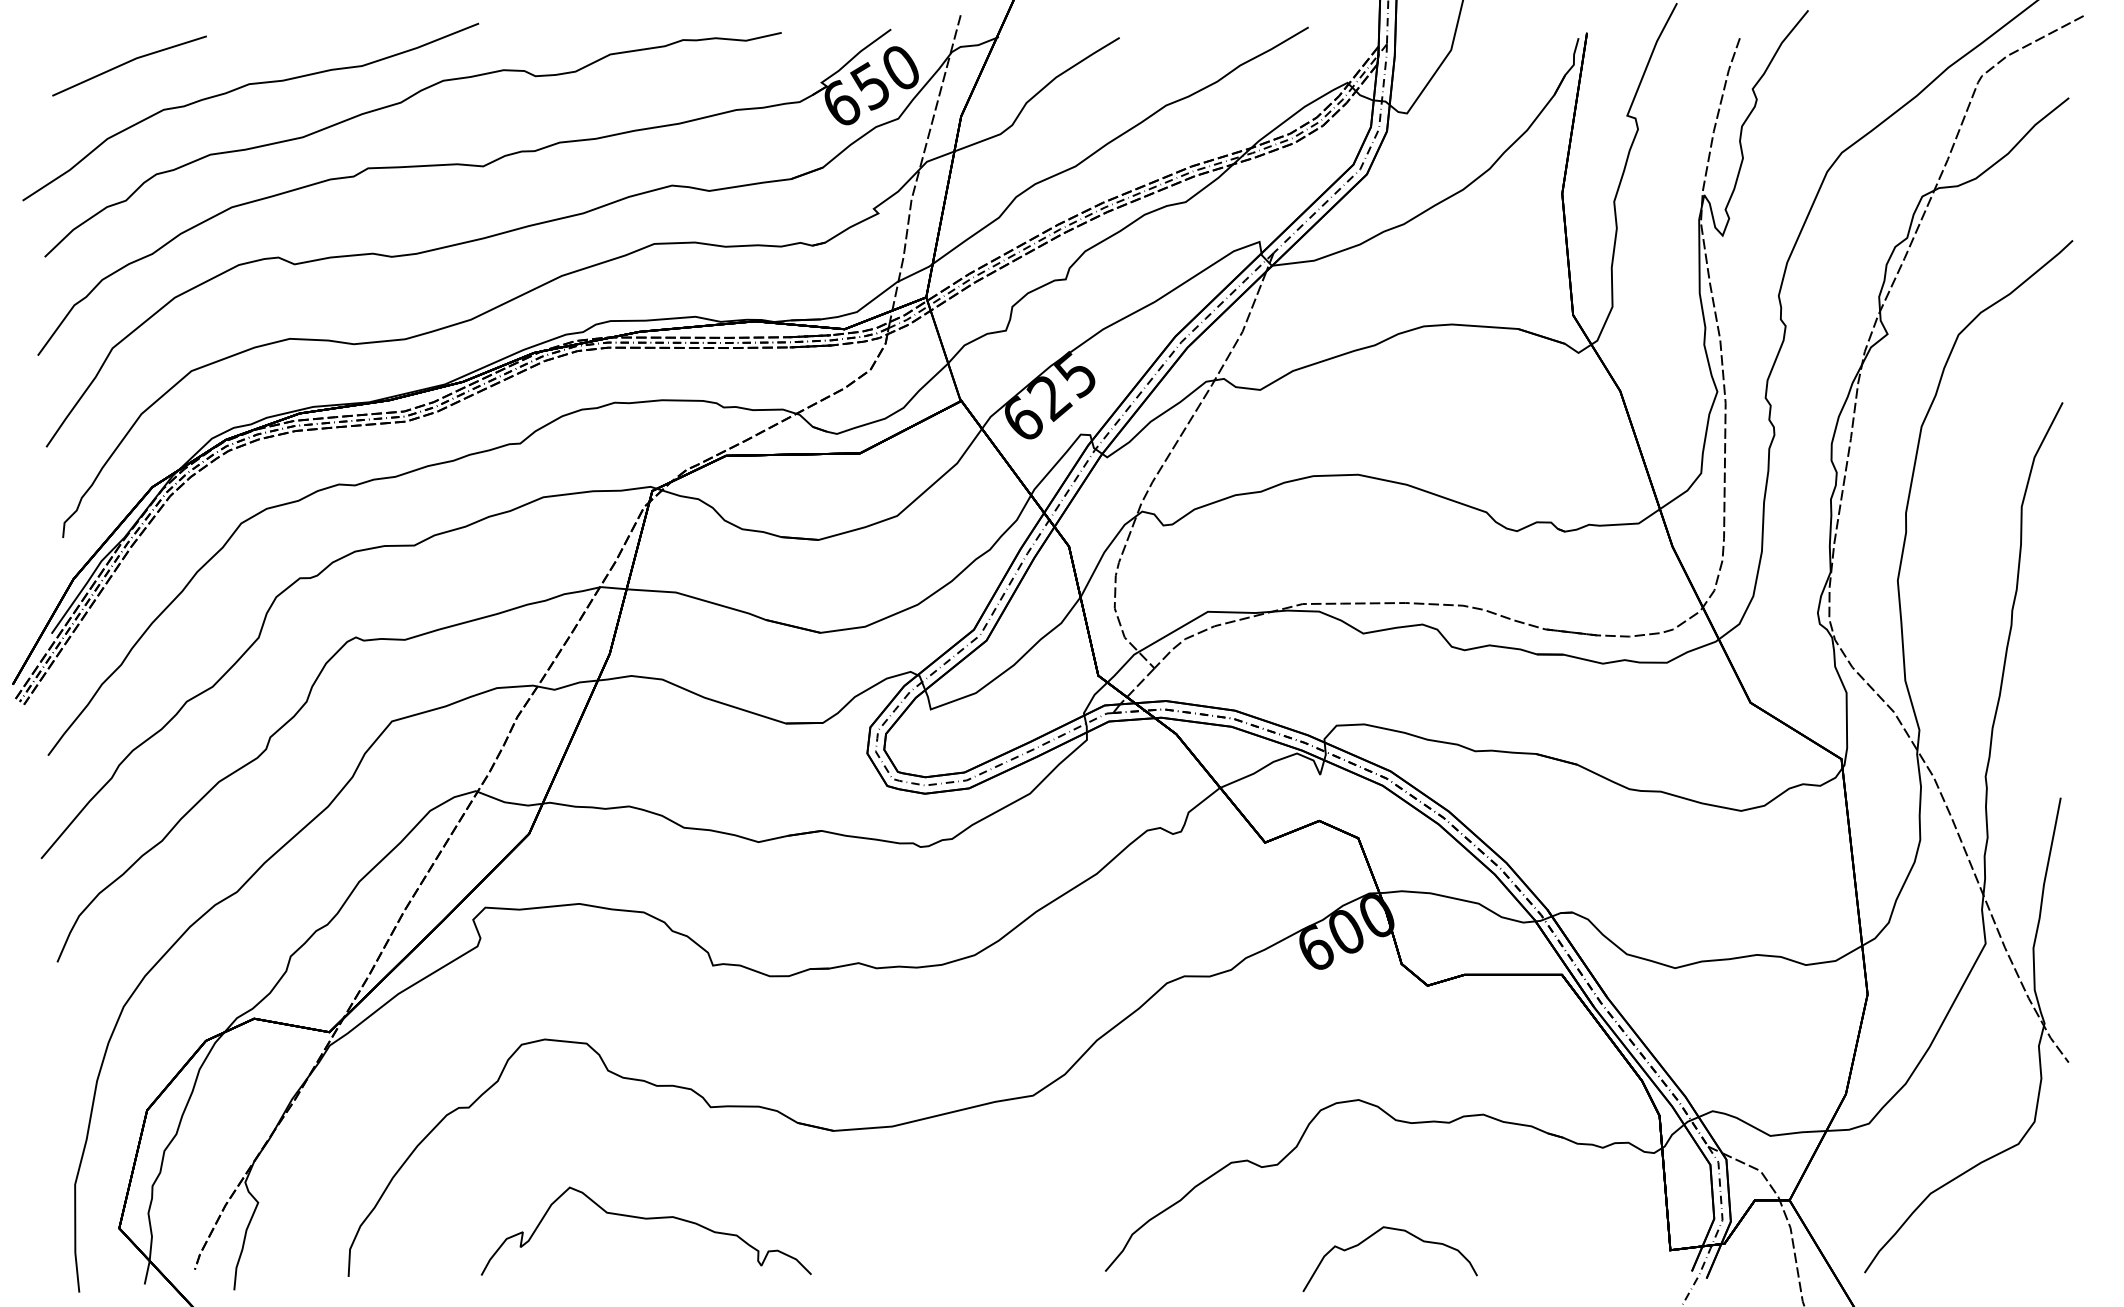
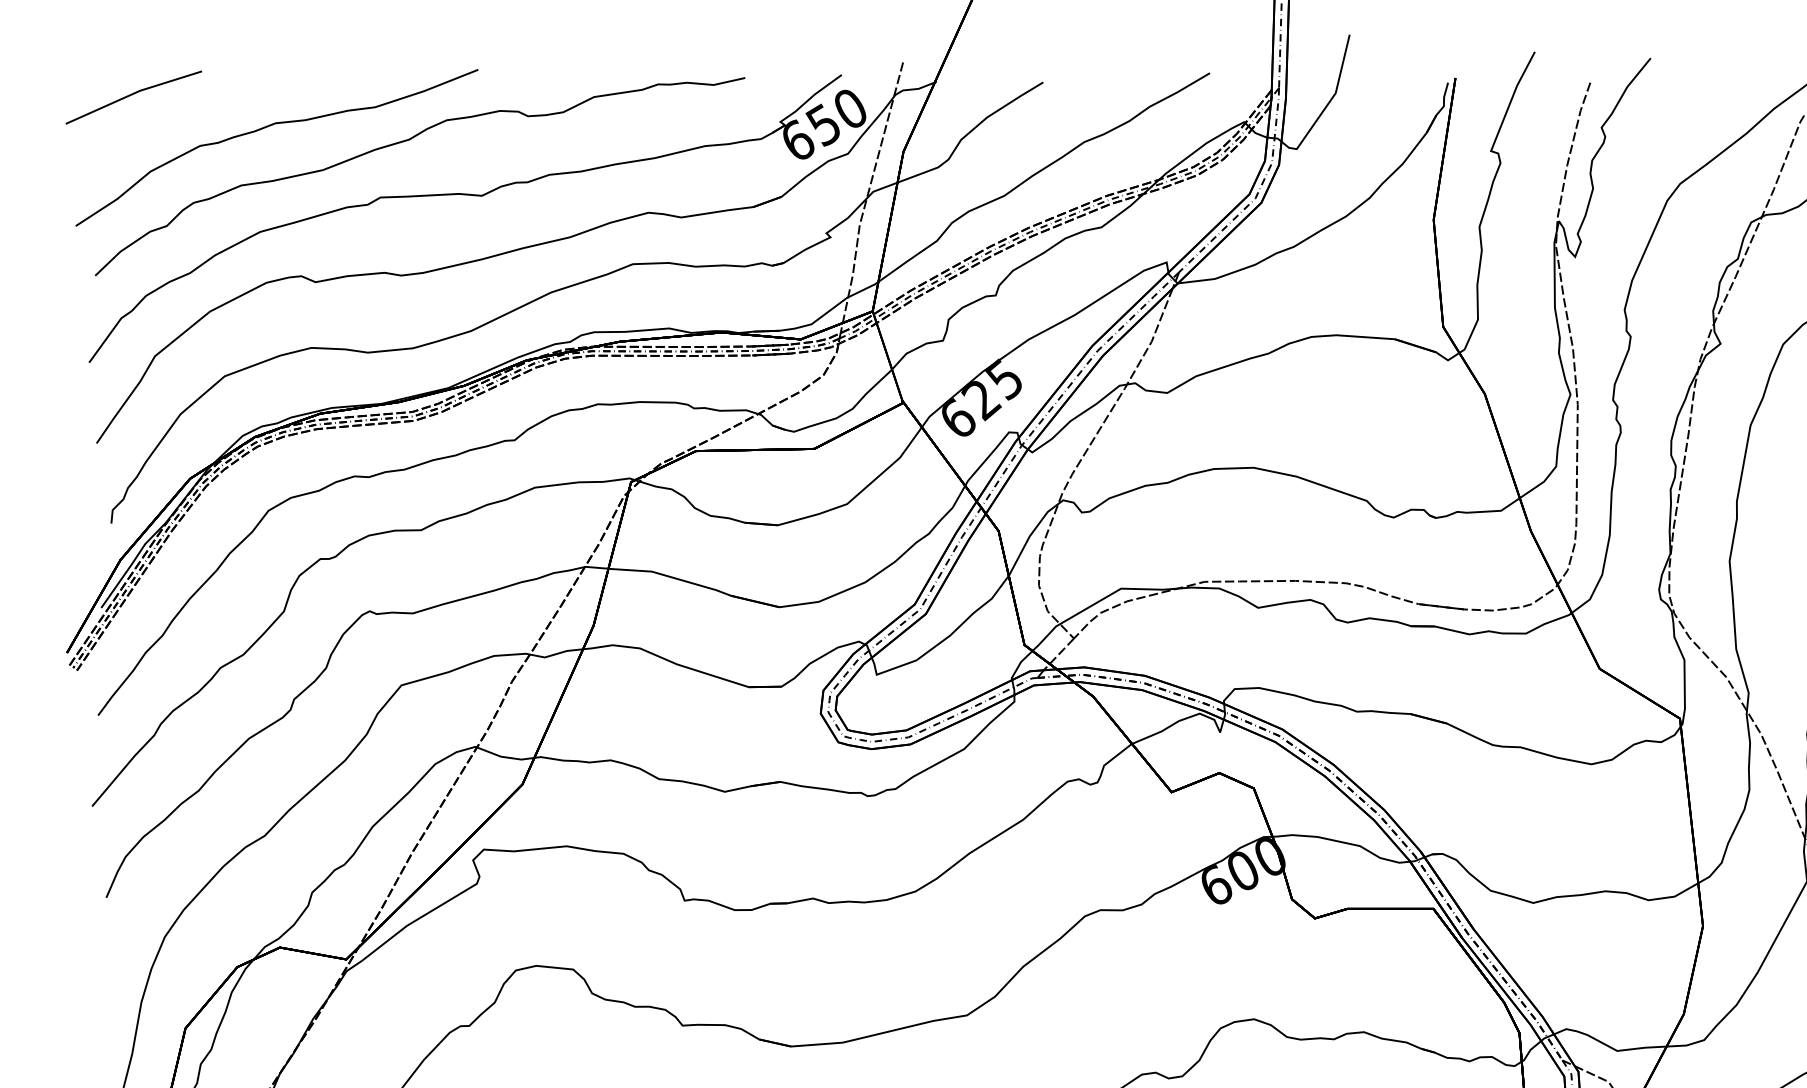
line: (127, 63) -> (132, 95), moved

